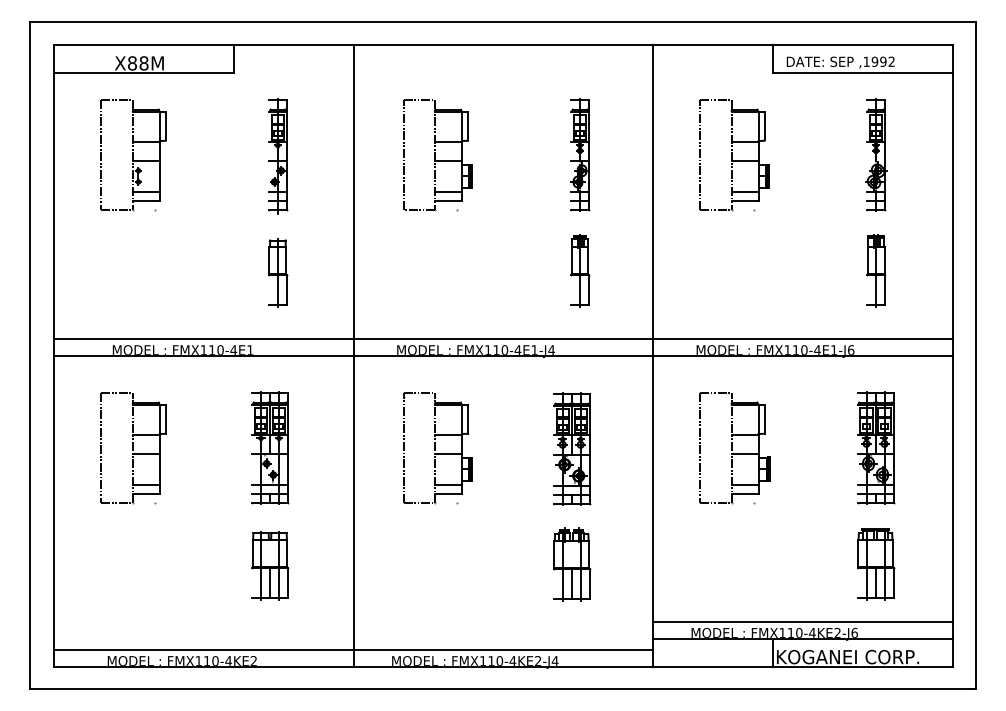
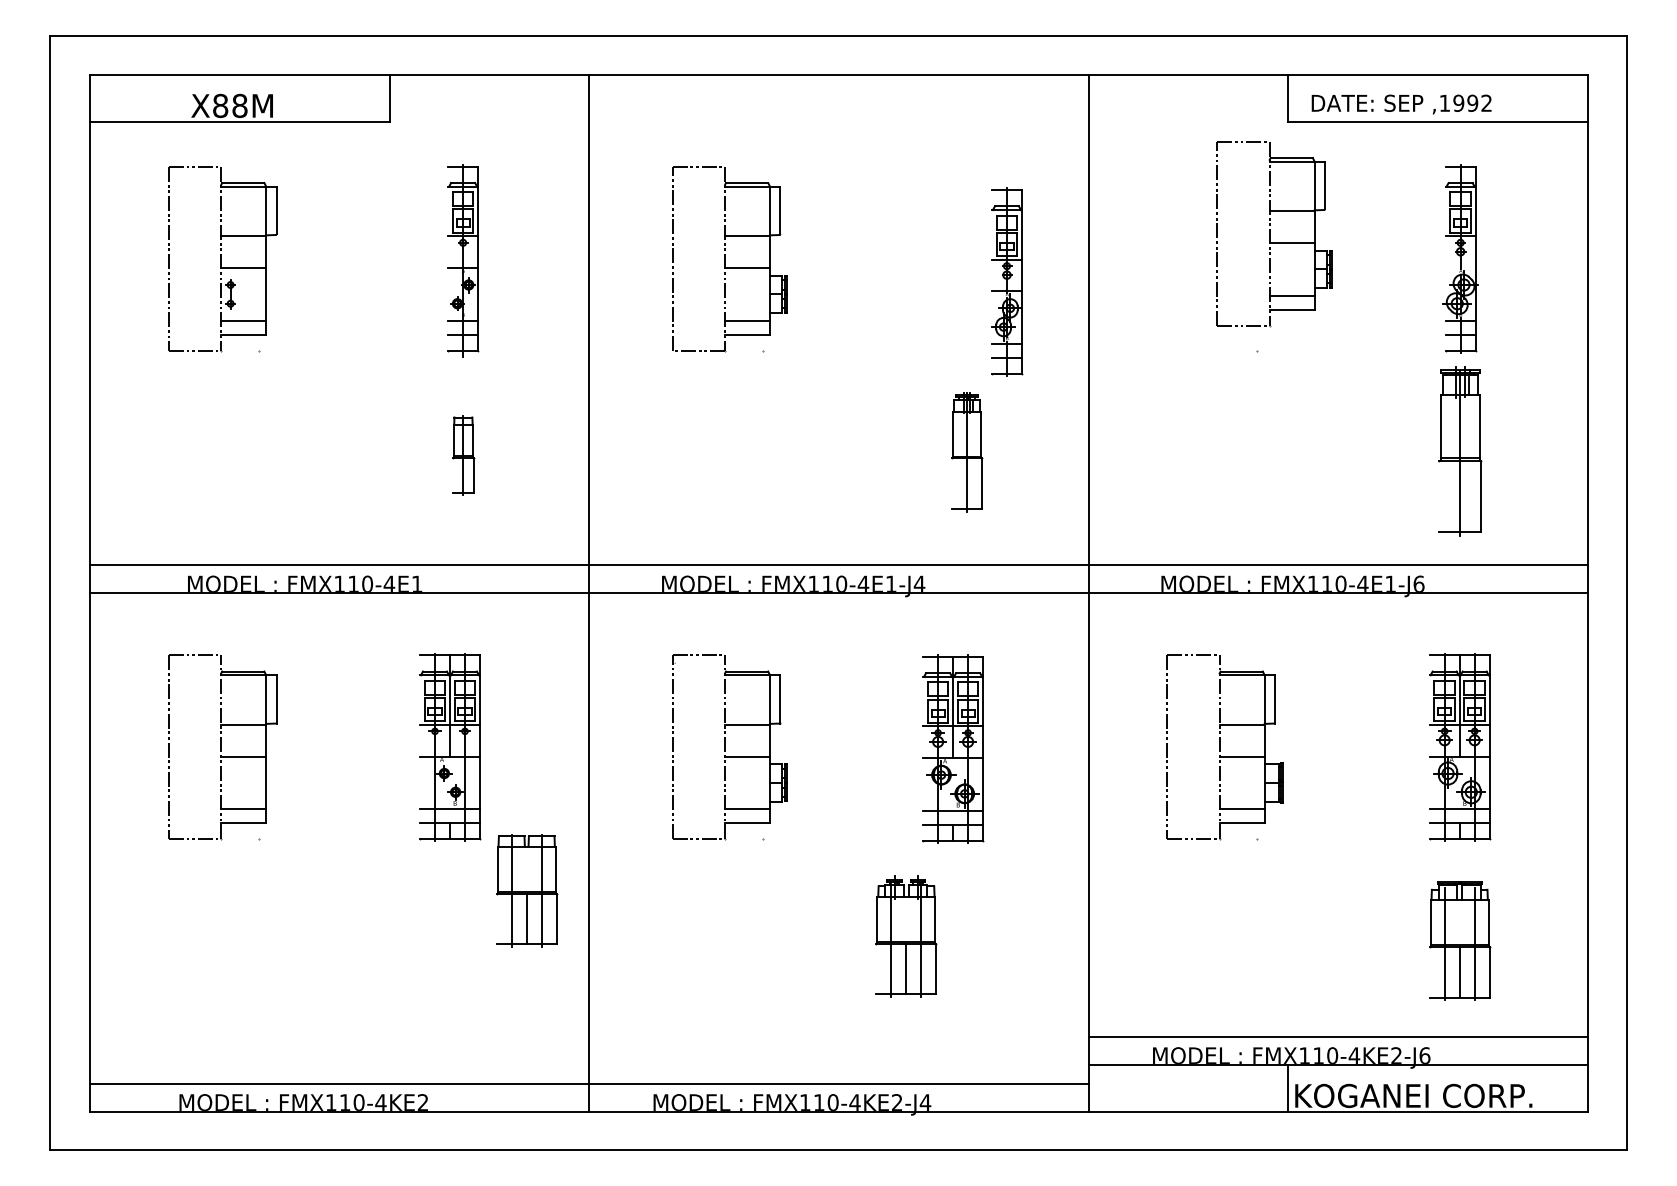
part: (580, 154) -> (1007, 281), moved
part: (734, 155) -> (1274, 234), moved
part: (876, 270) -> (1461, 451), size x1.4
part: (278, 272) -> (464, 454), size x0.7
part: (572, 564) -> (907, 936), moved
part: (270, 565) -> (527, 889), moved

